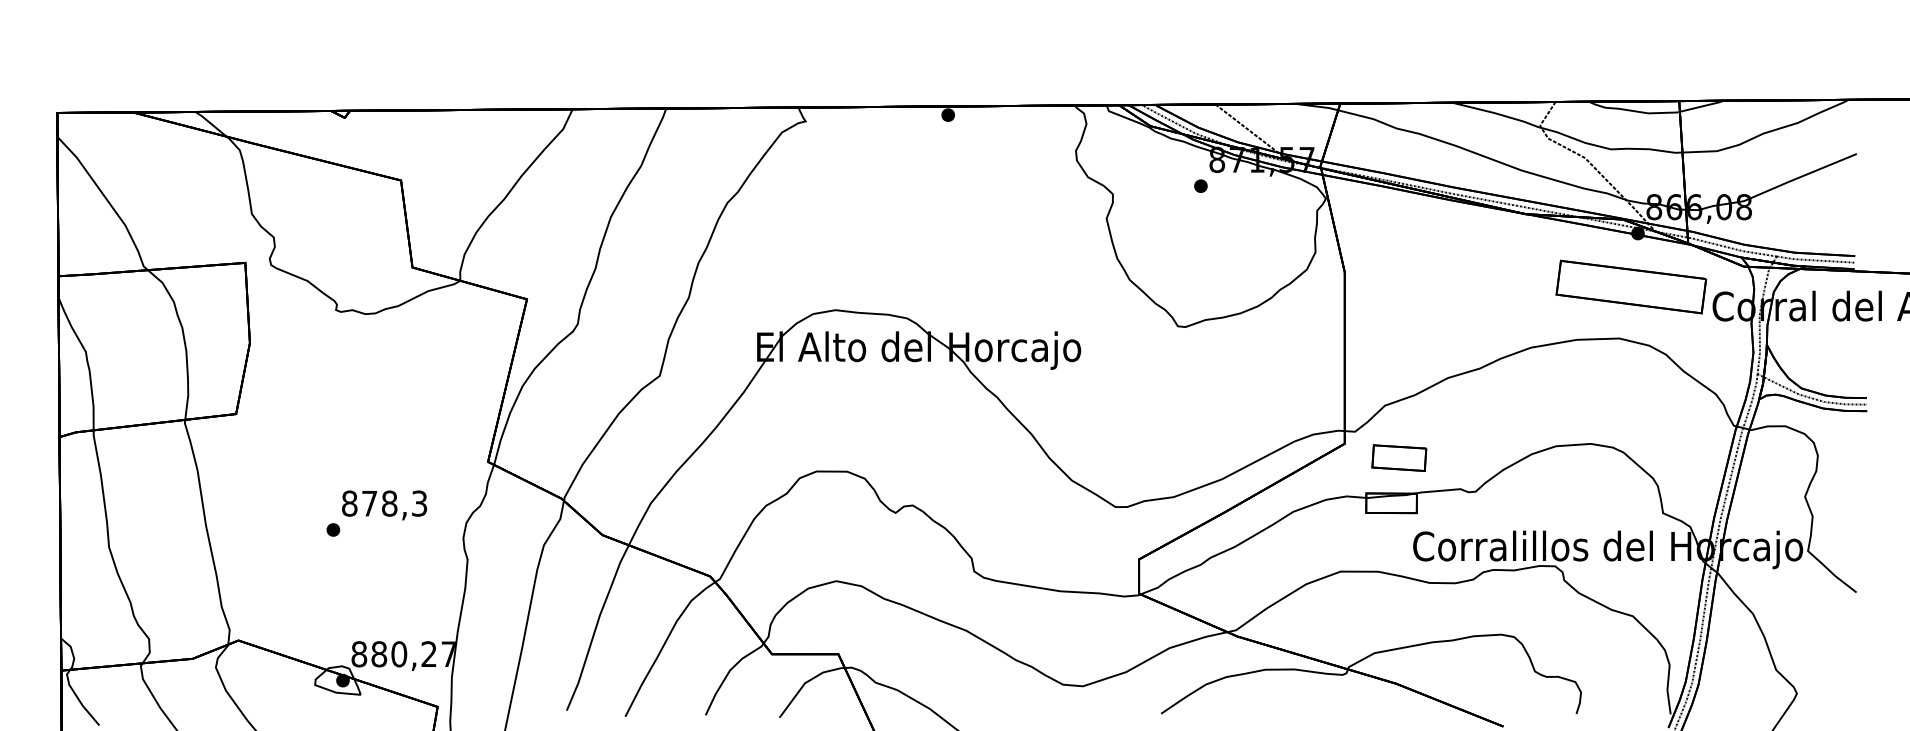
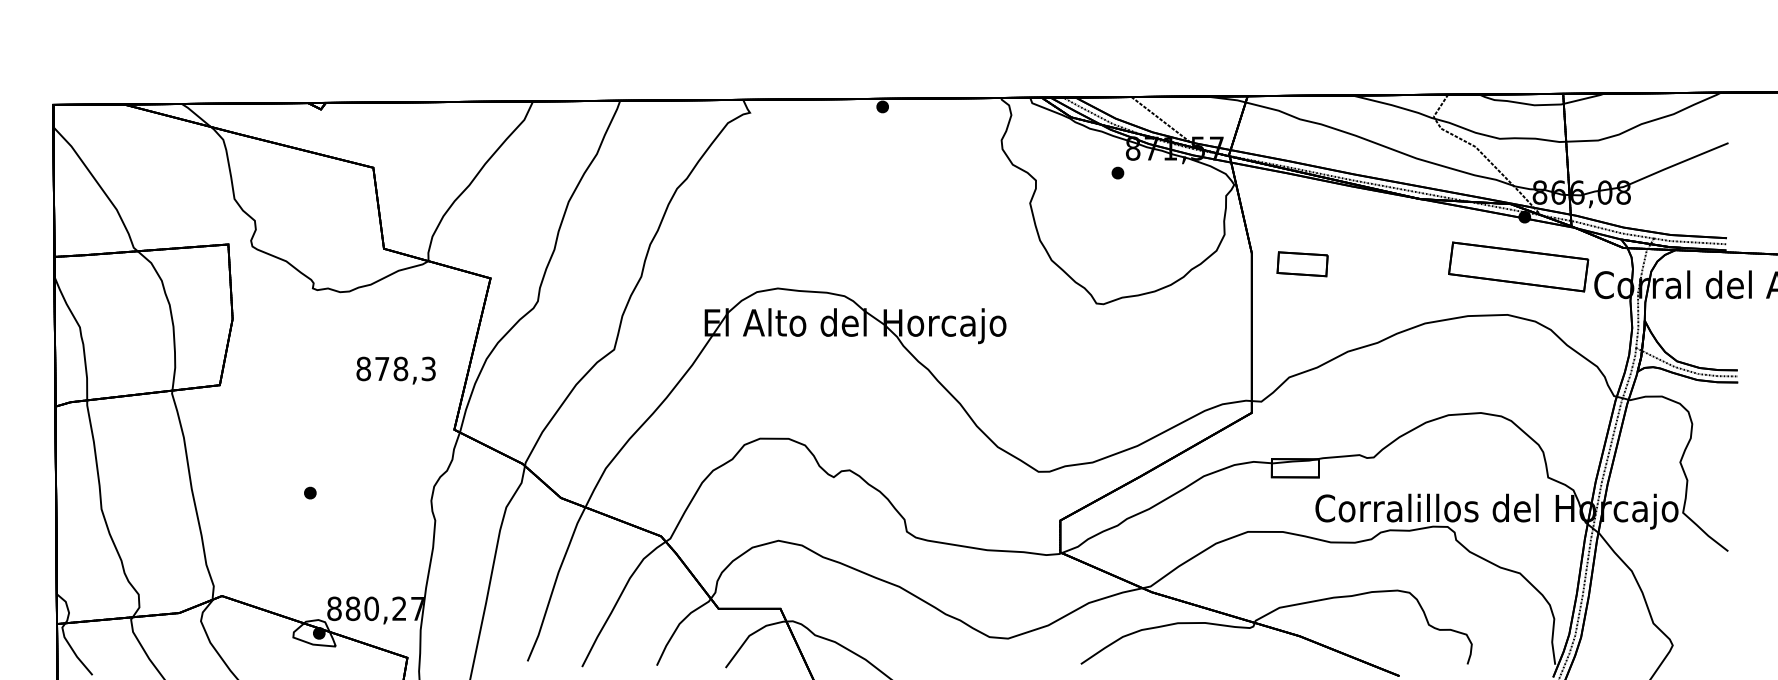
part: (1399, 457) -> (1302, 263), moved
text: (384, 505) -> (396, 370), moved

